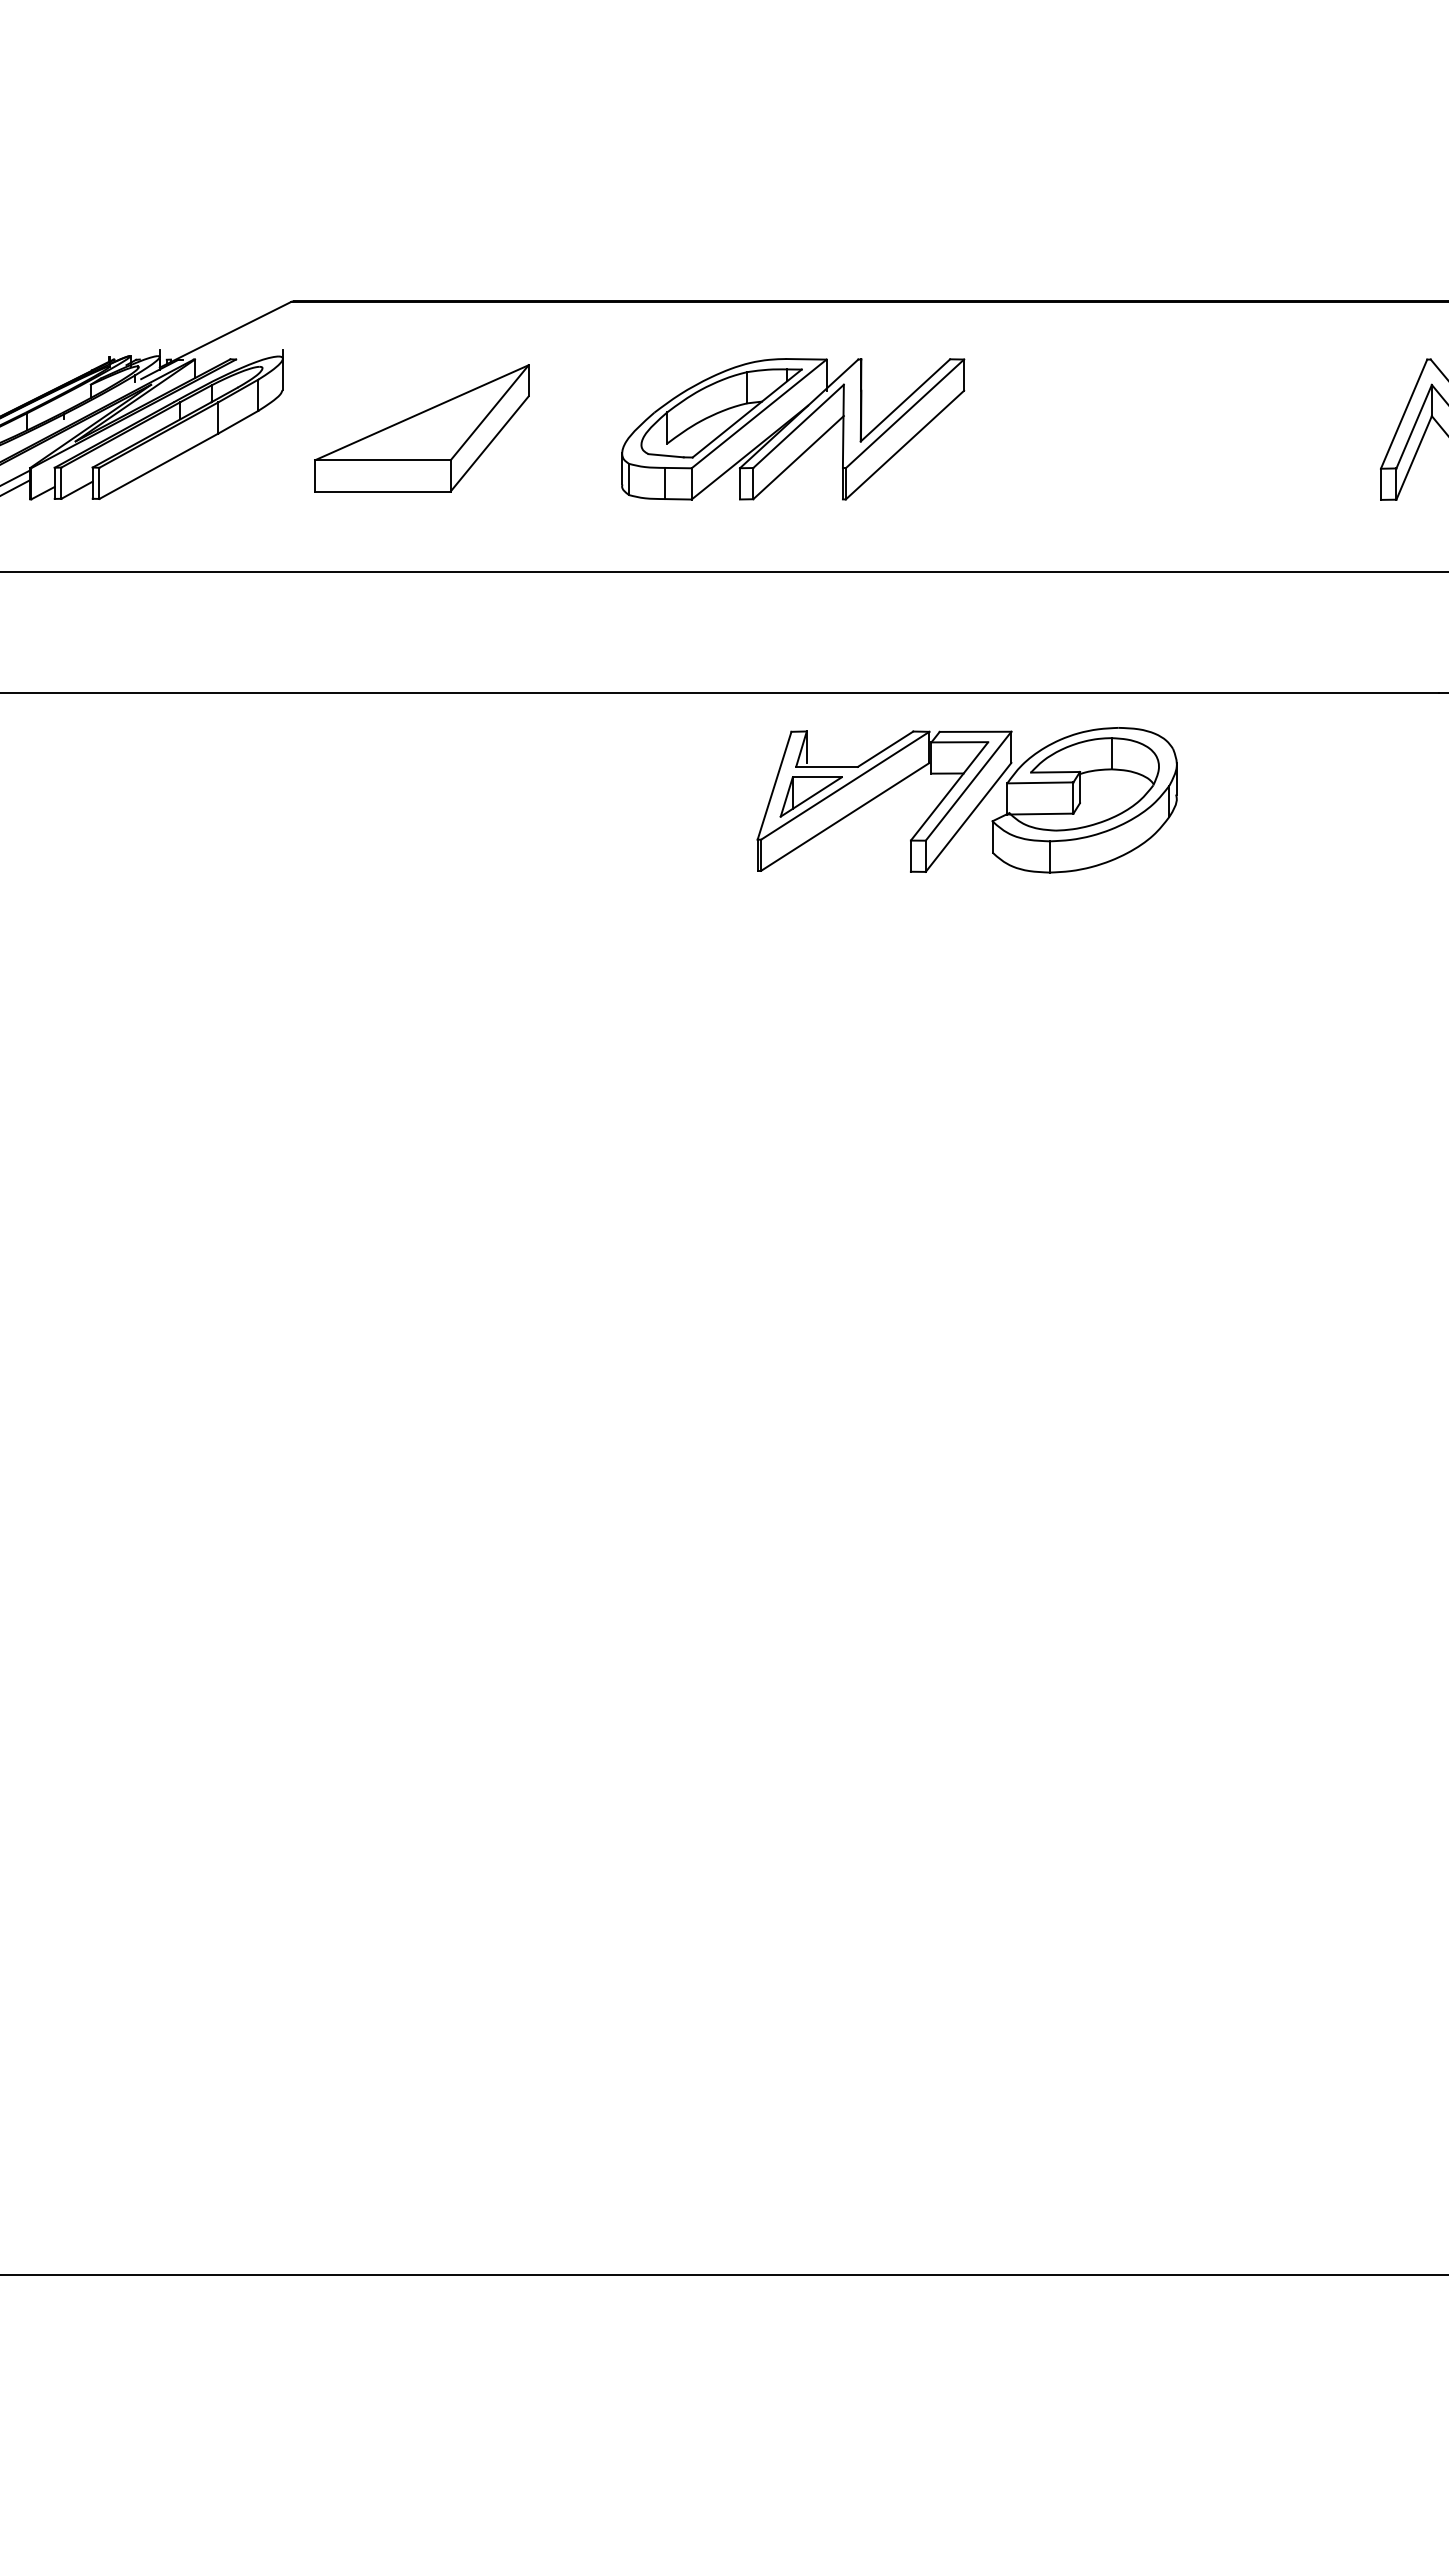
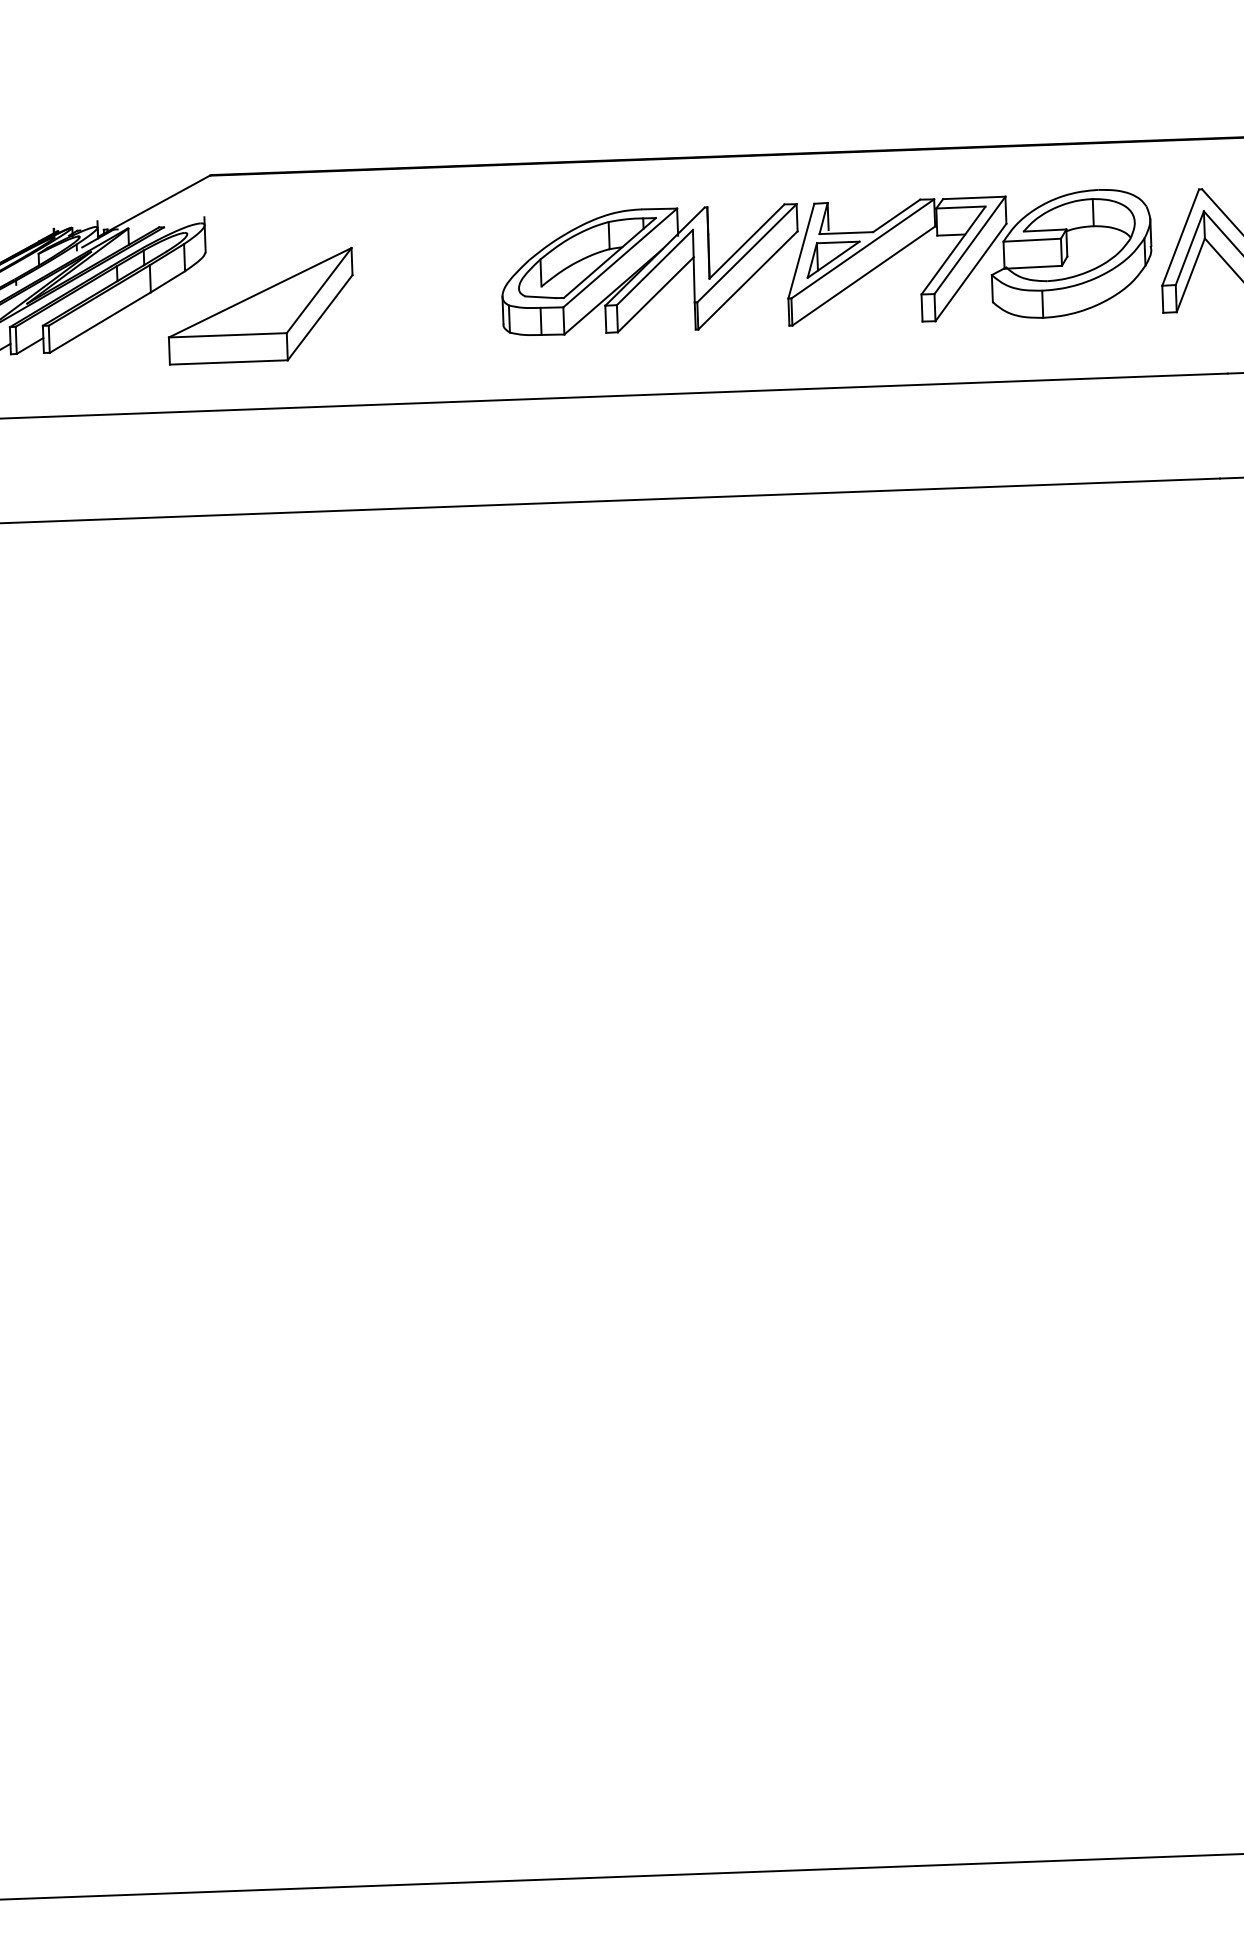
part: (421, 428) -> (260, 306), moved
part: (966, 800) -> (968, 257), moved

